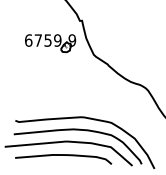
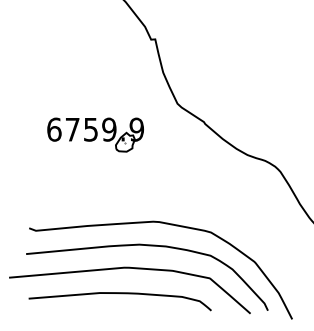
part: (50, 43) -> (95, 135), moved

